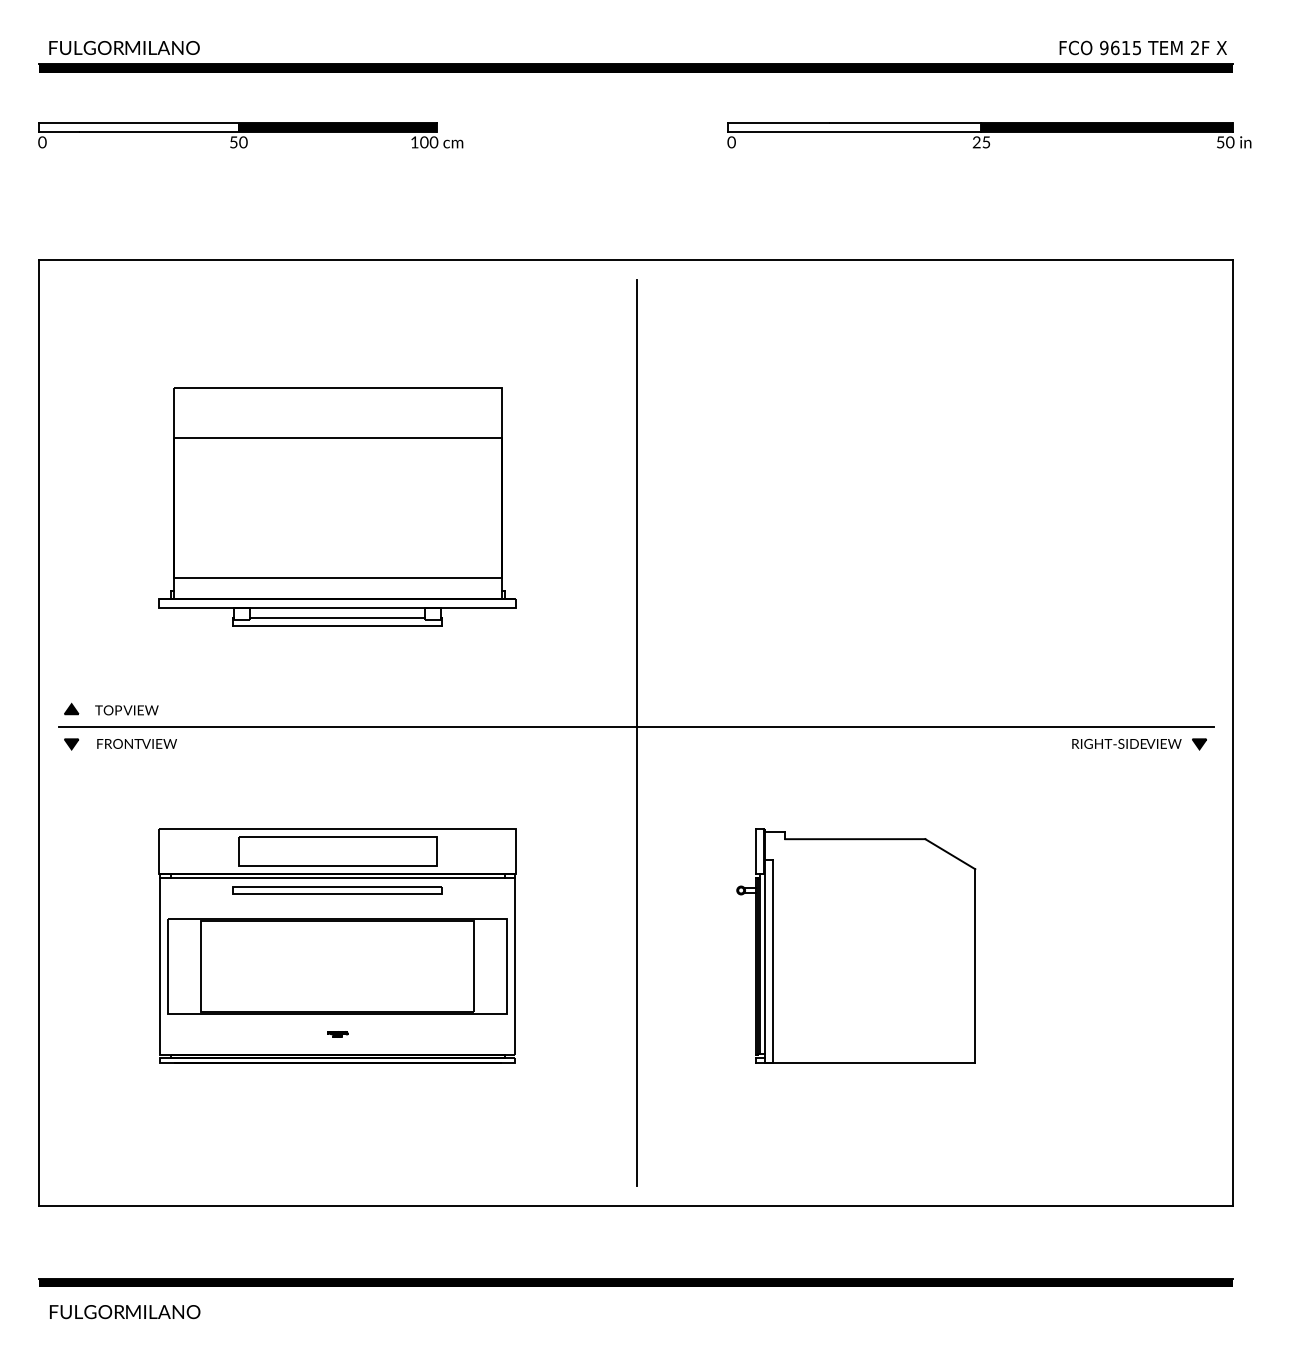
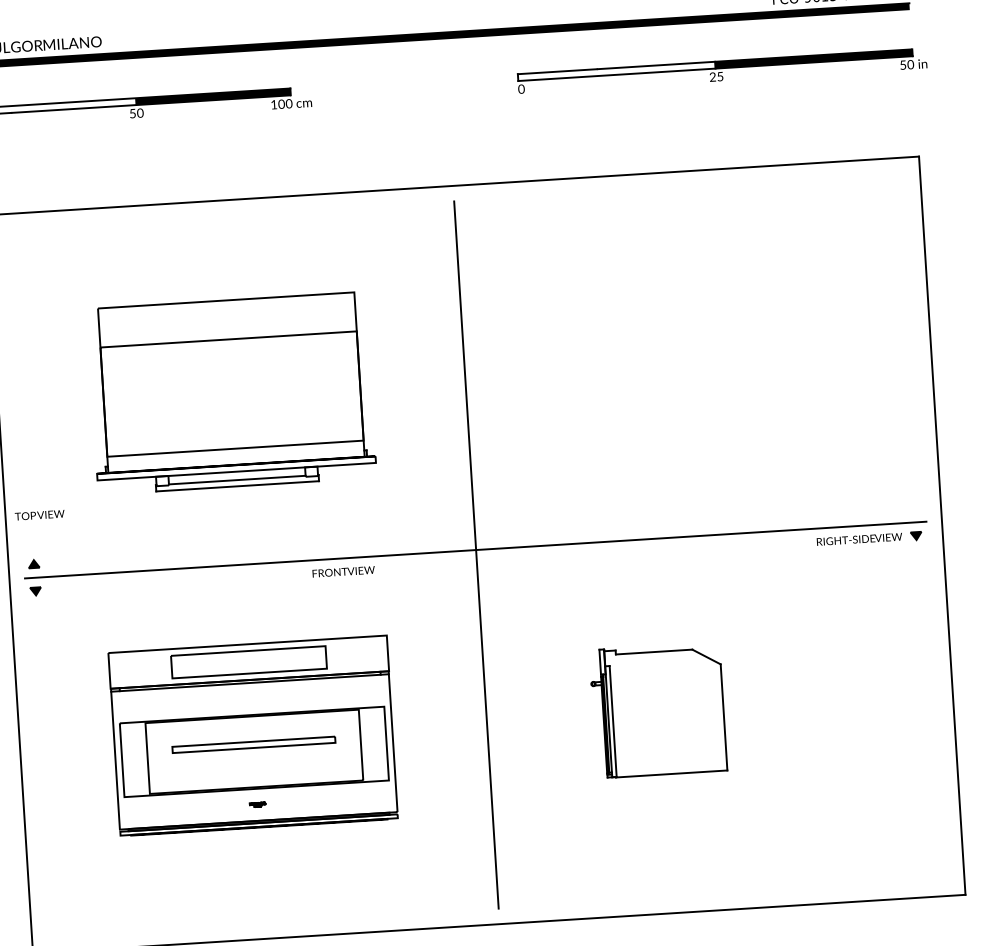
text: (126, 710) -> (39, 515), moved
text: (136, 743) -> (343, 571), moved
part: (337, 890) -> (253, 744), moved
part: (856, 945) -> (658, 709), size x0.7

